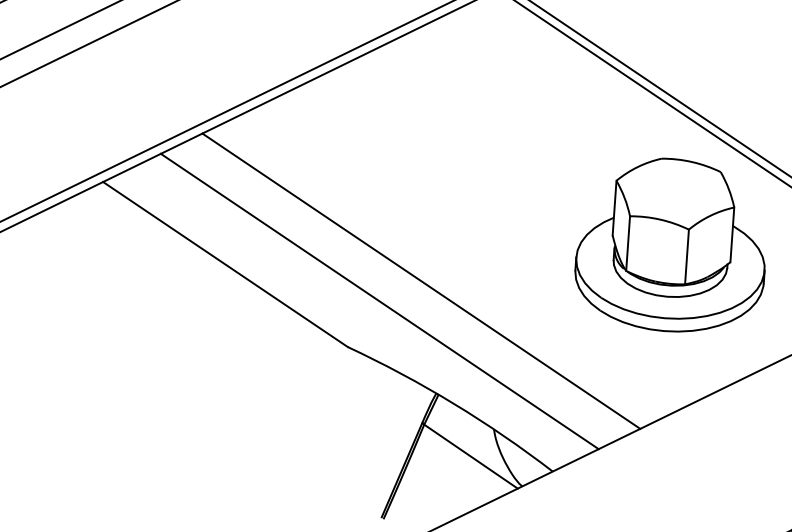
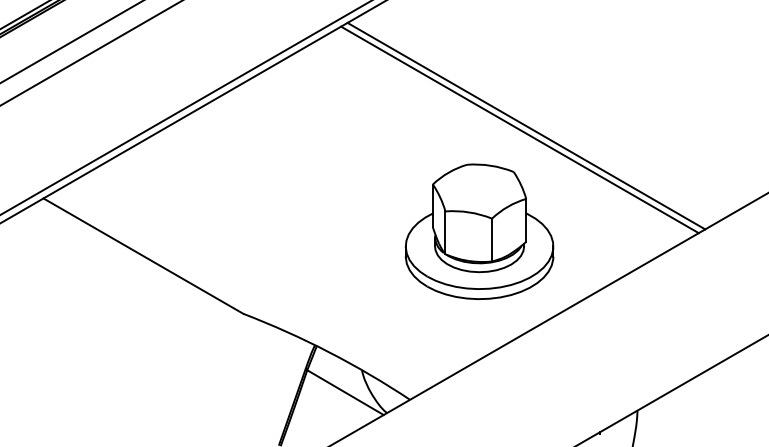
part: (671, 244) -> (479, 231), moved
line: (421, 281) -> (297, 258), removed
line: (379, 301) -> (265, 276), removed

